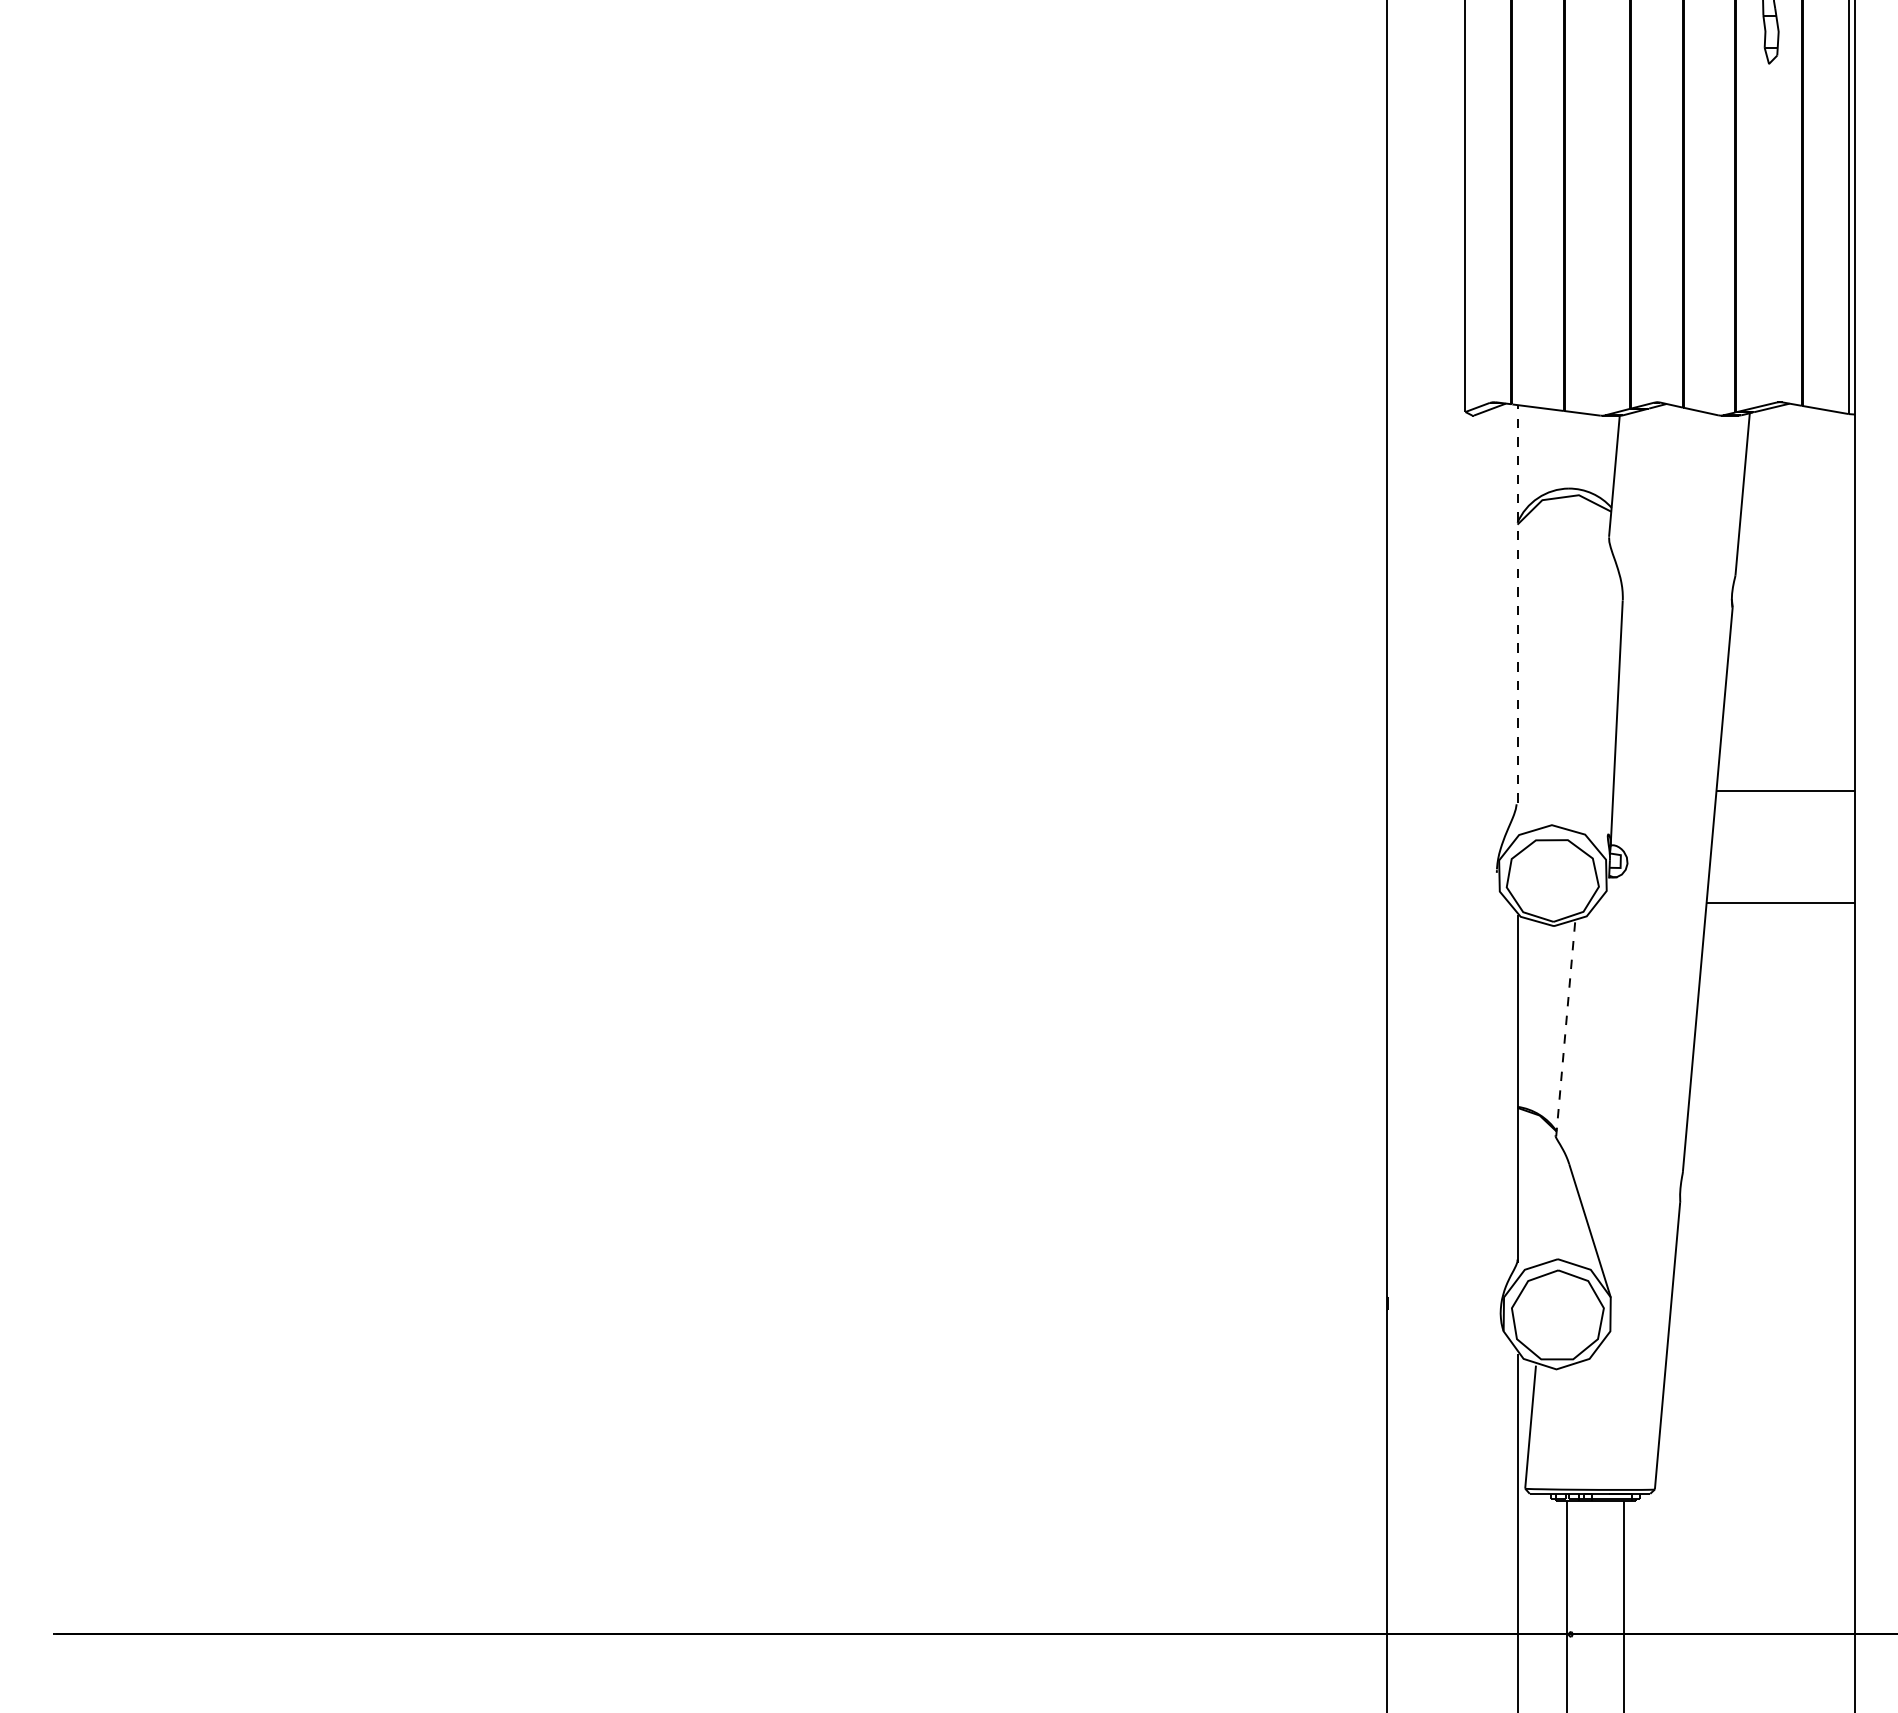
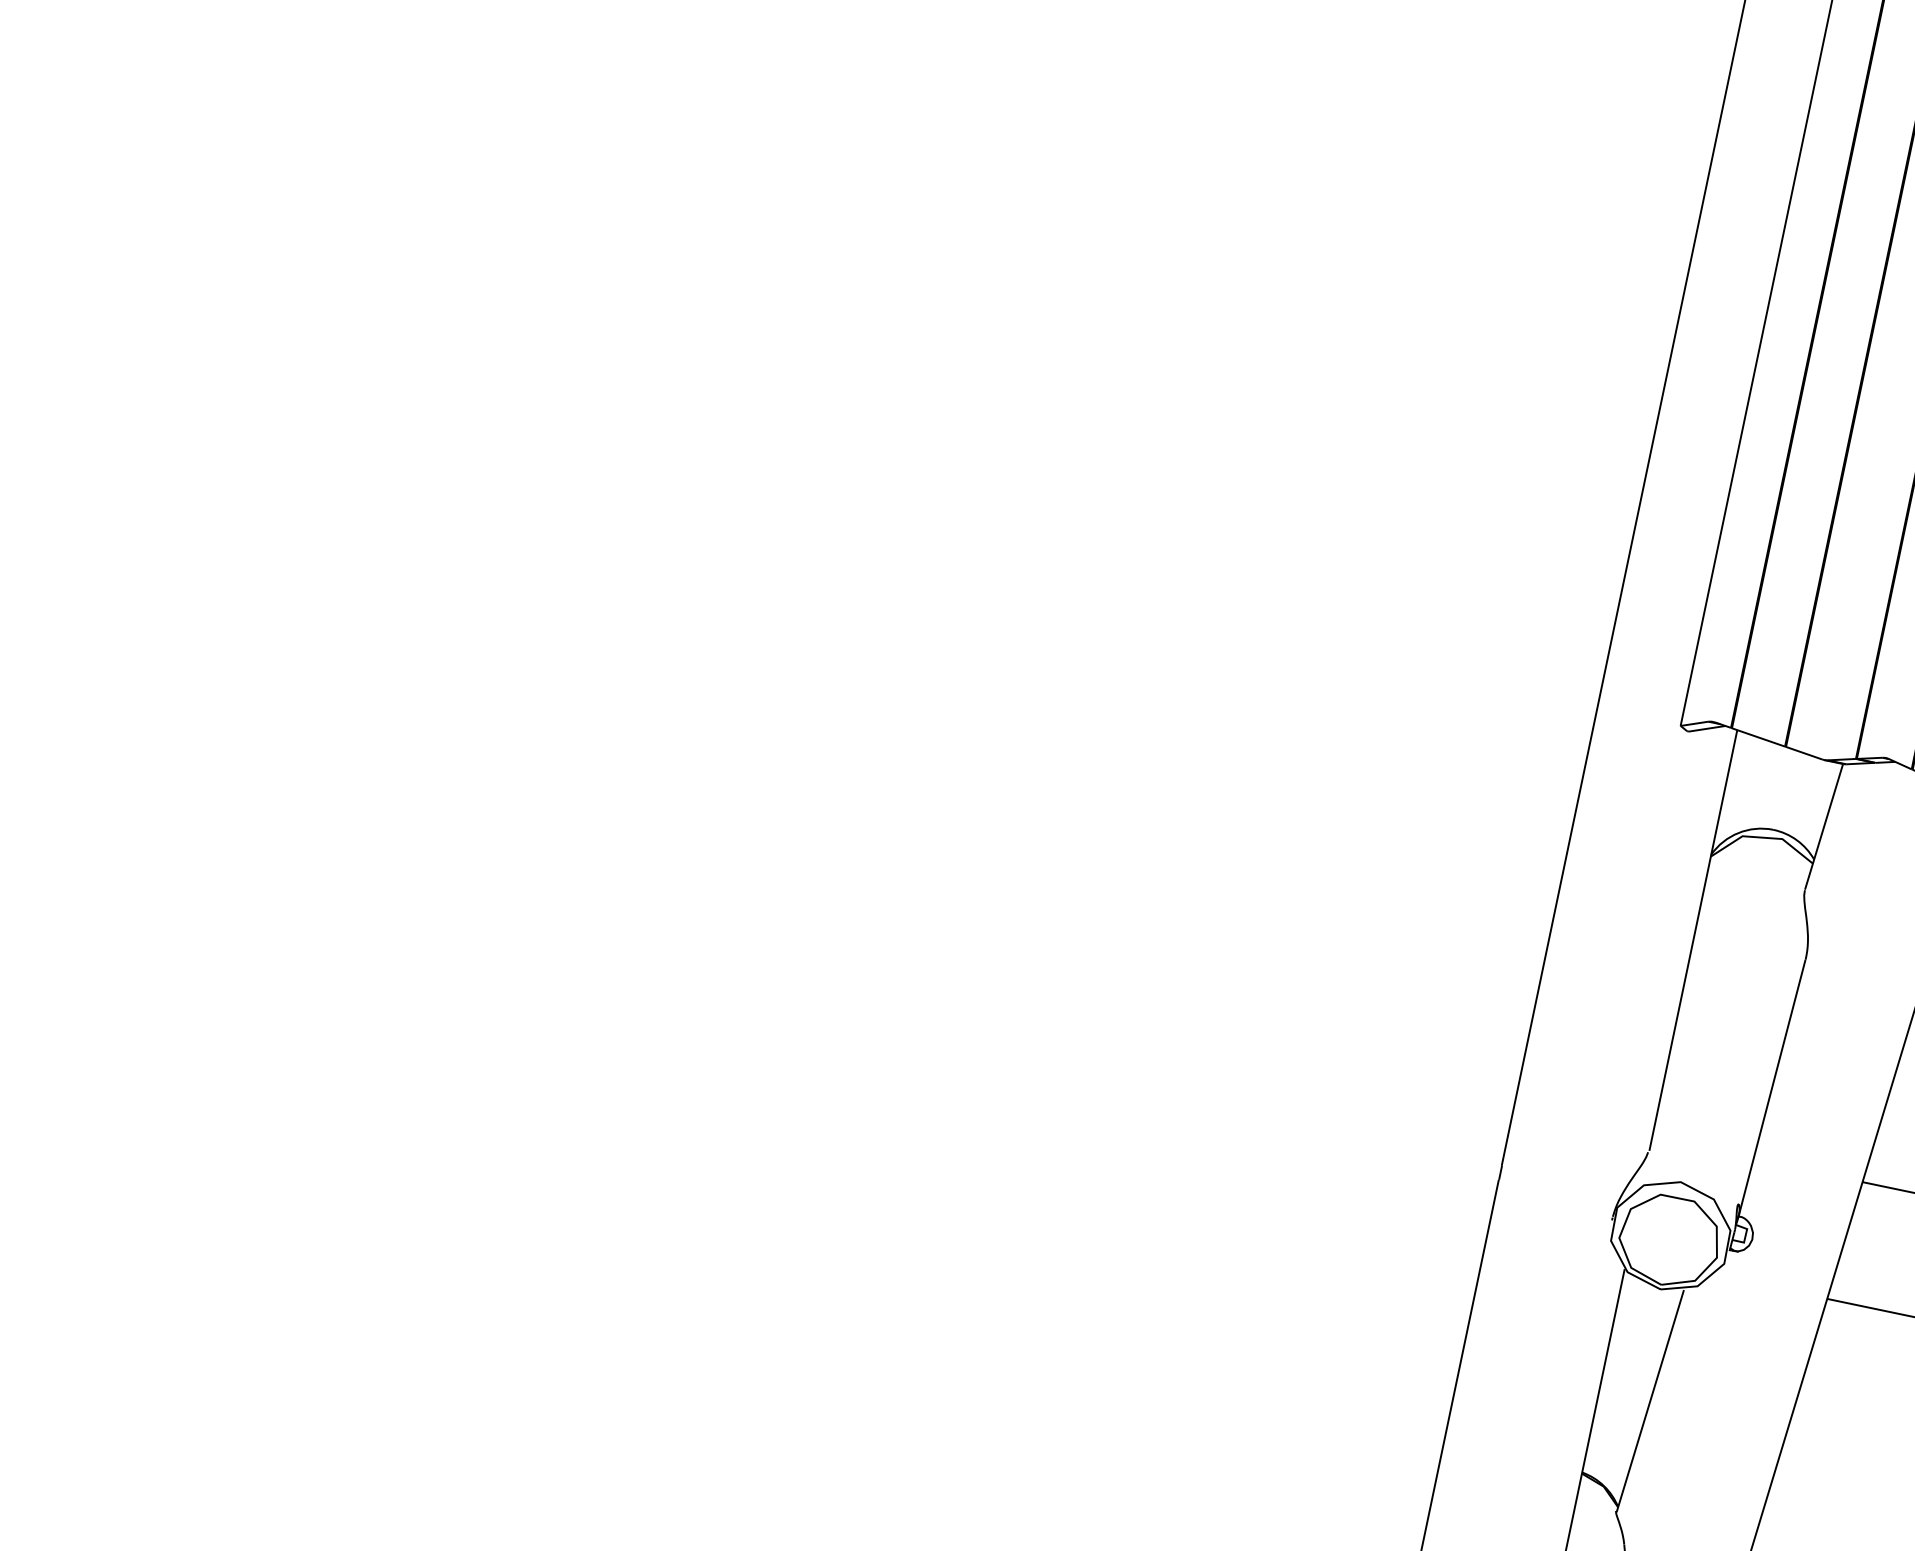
line: (1517, 603) -> (1693, 940), dashed -> solid
line: (1565, 1029) -> (1650, 1401), dashed -> solid

